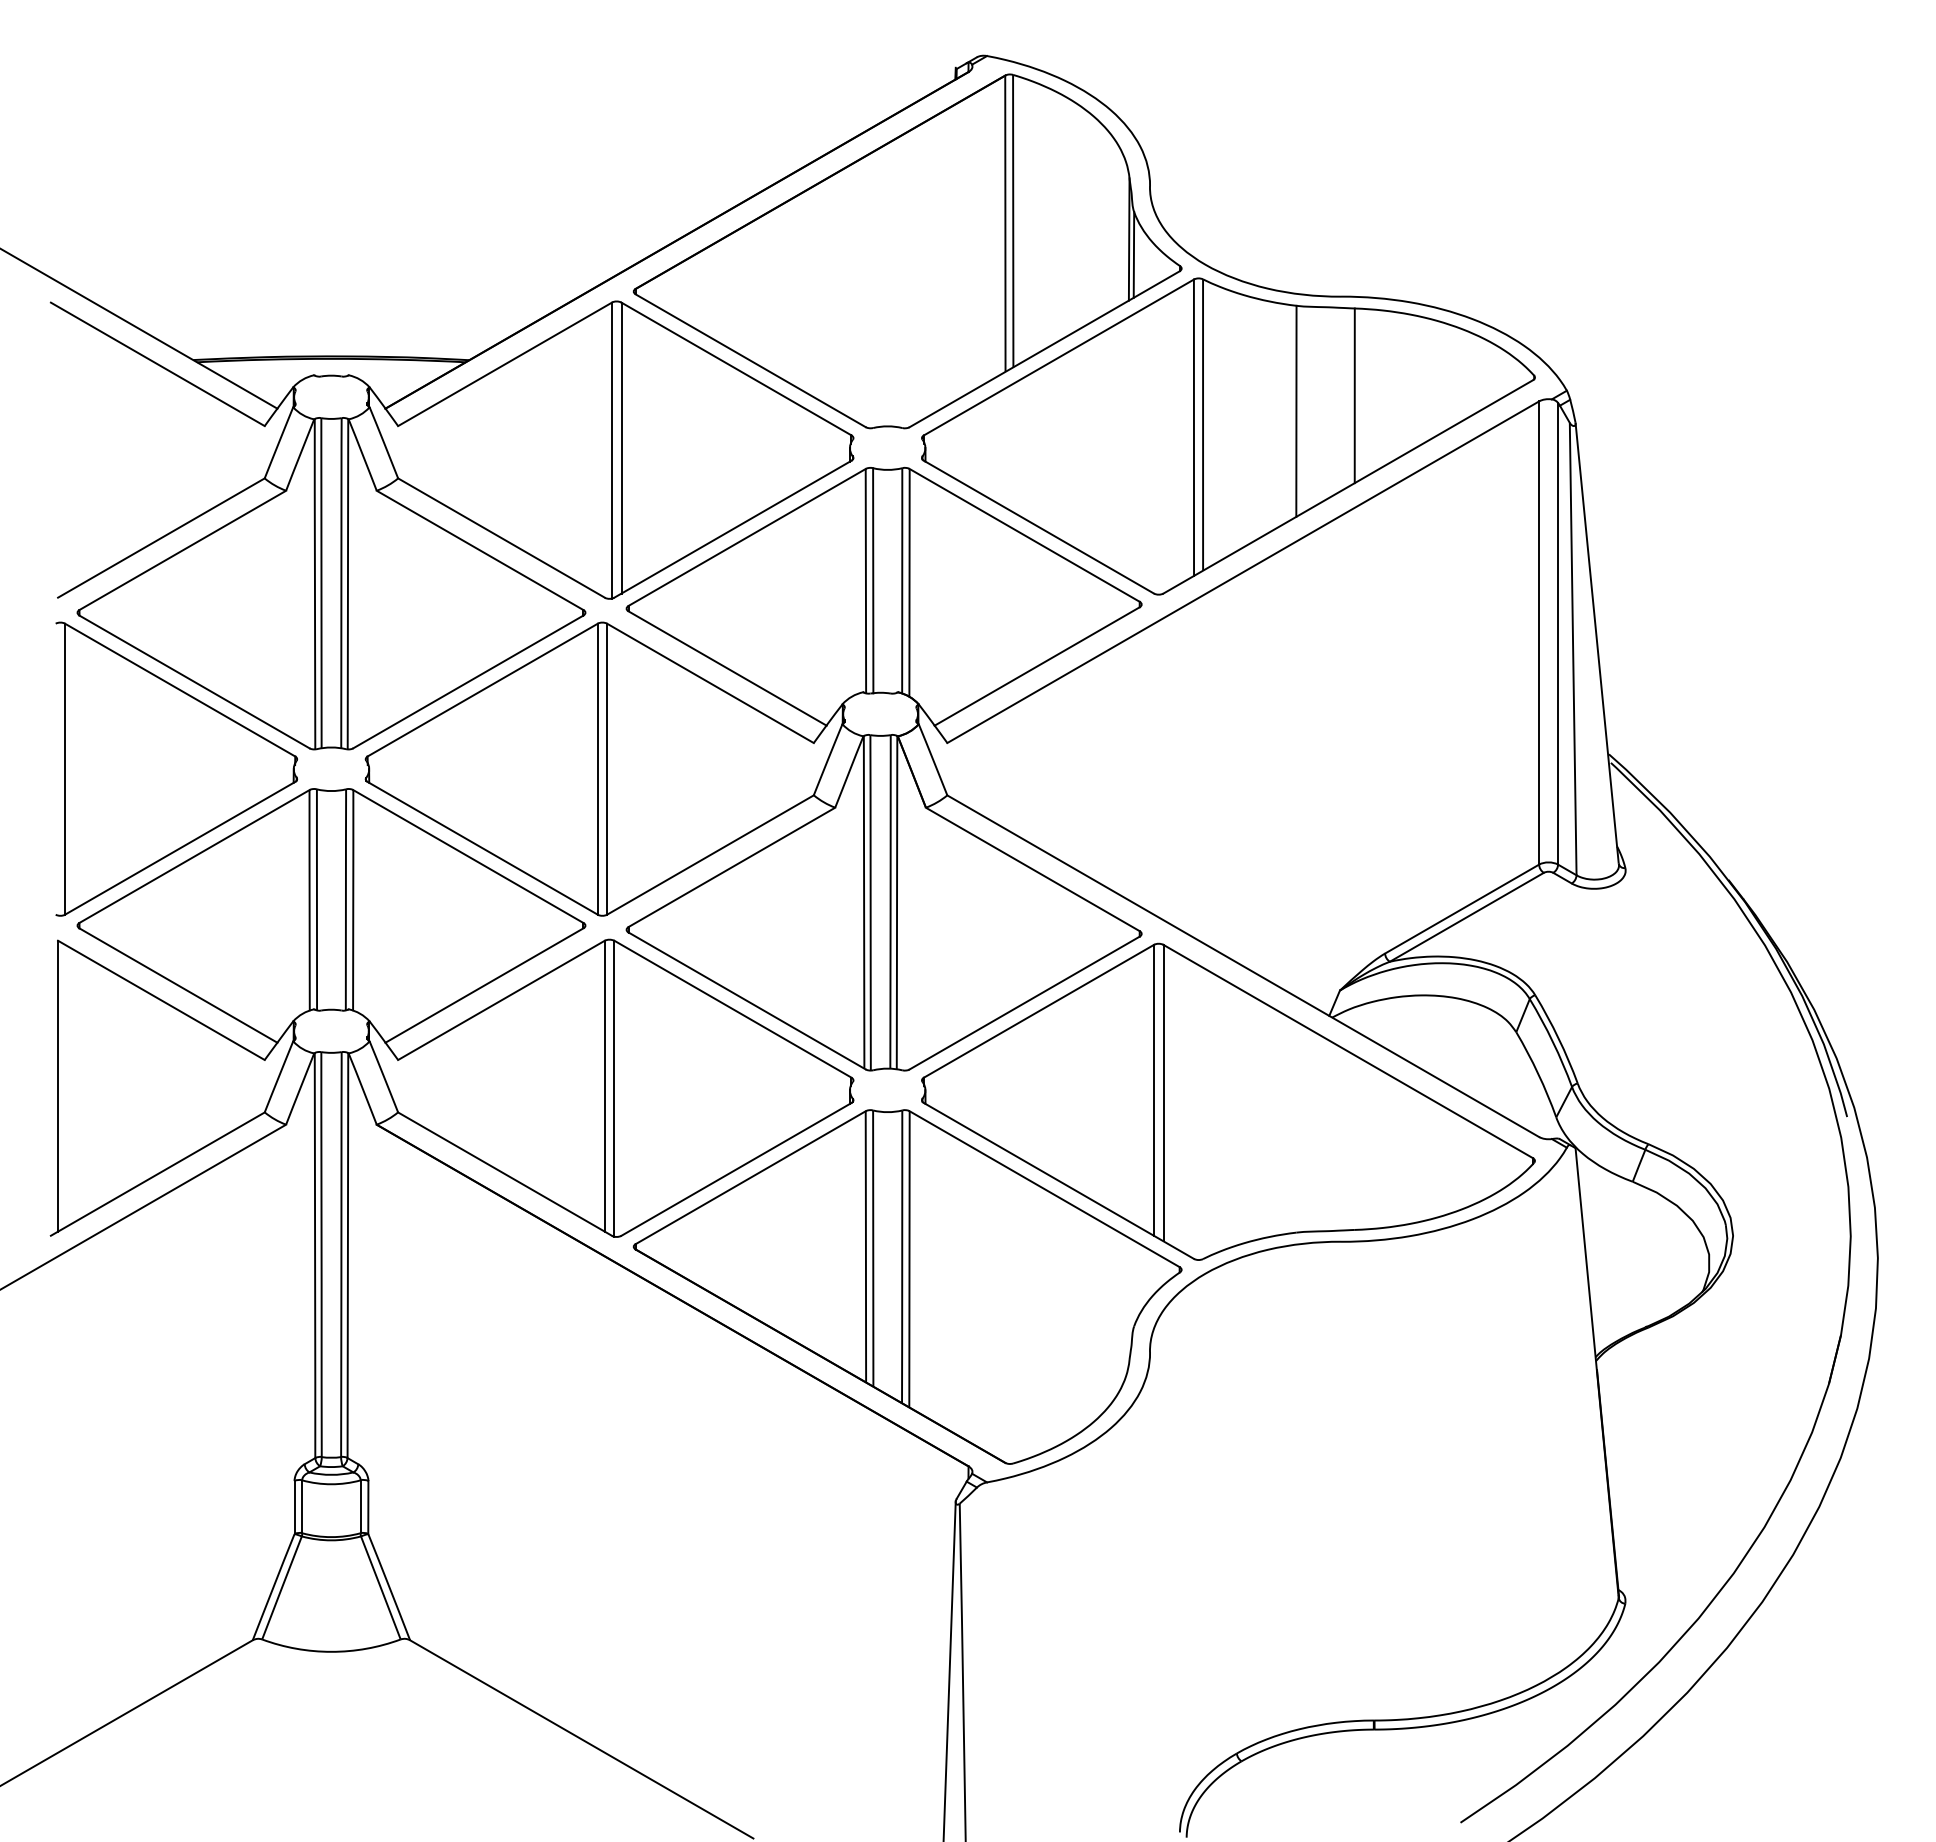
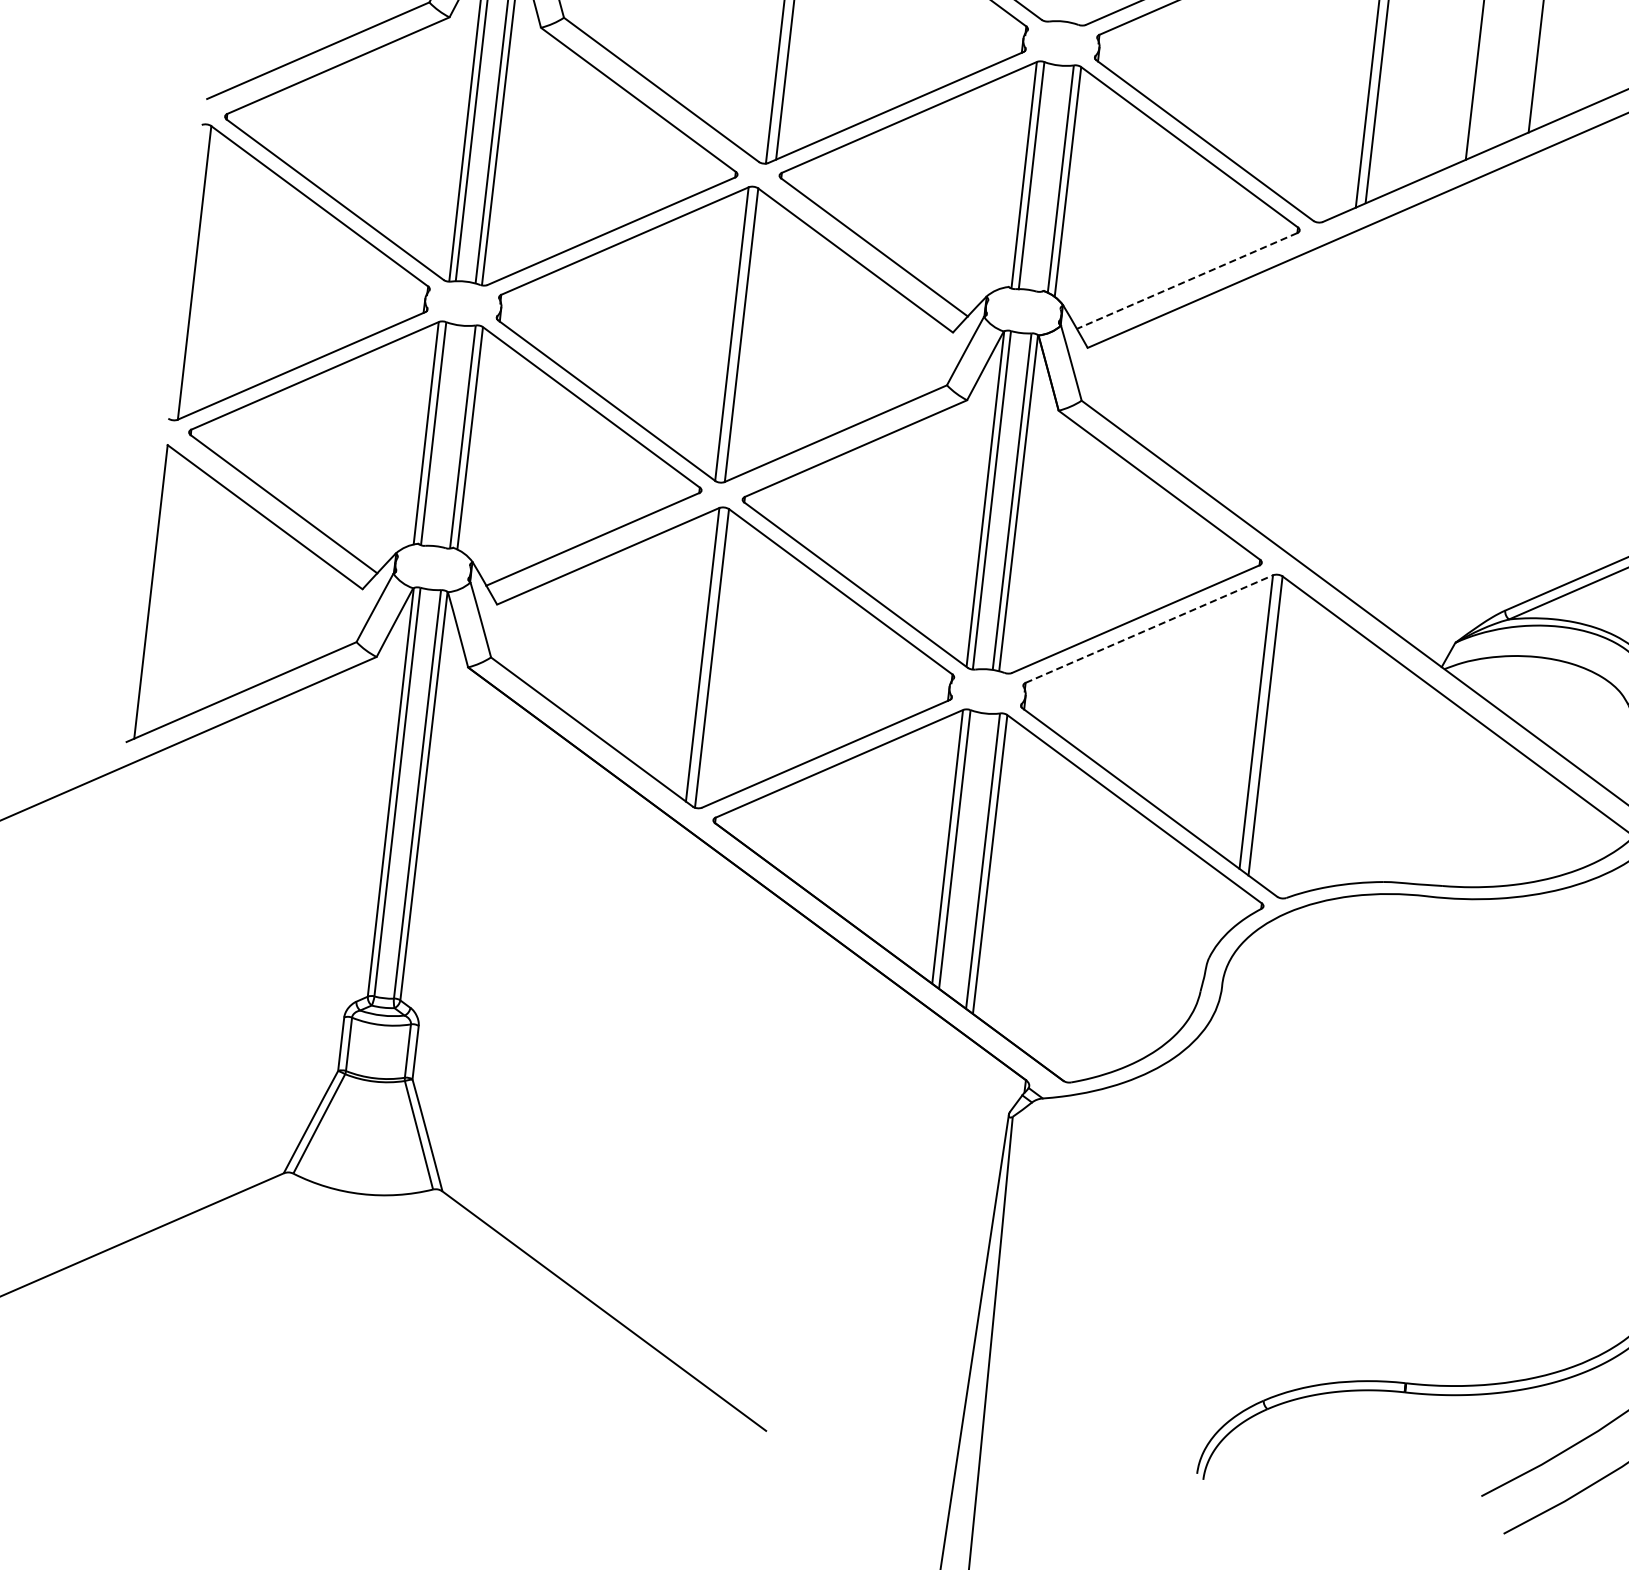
line: (1036, 666) -> (1186, 280), solid -> dashed
line: (1038, 1011) -> (1148, 629), solid -> dashed

